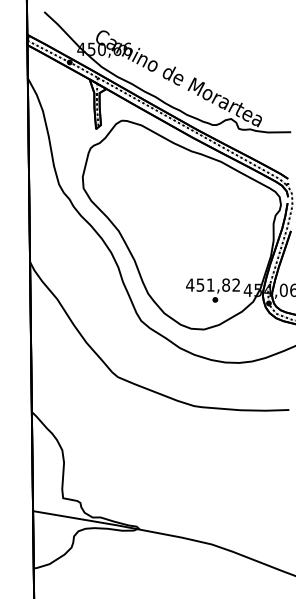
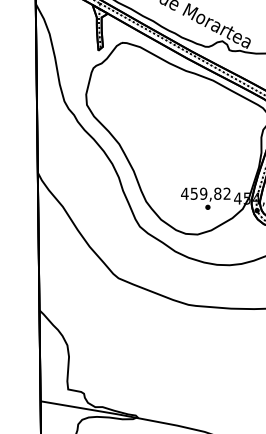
text: (210, 284) -> (203, 193), 451,82 -> 459,82

